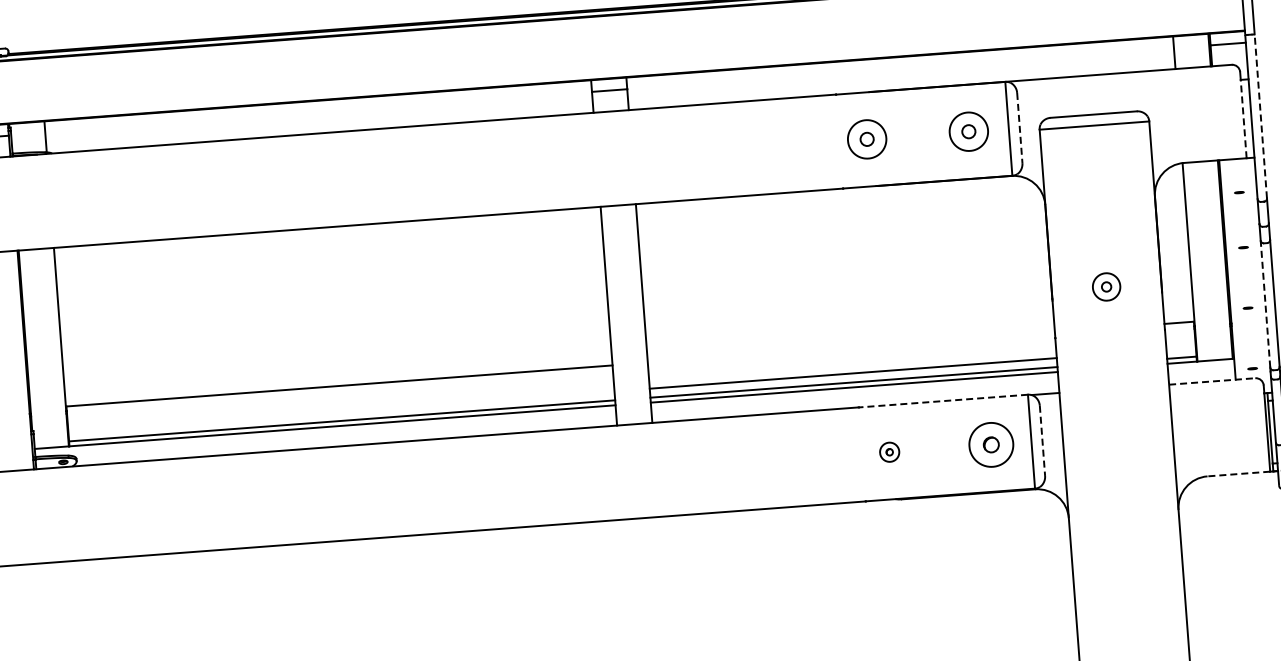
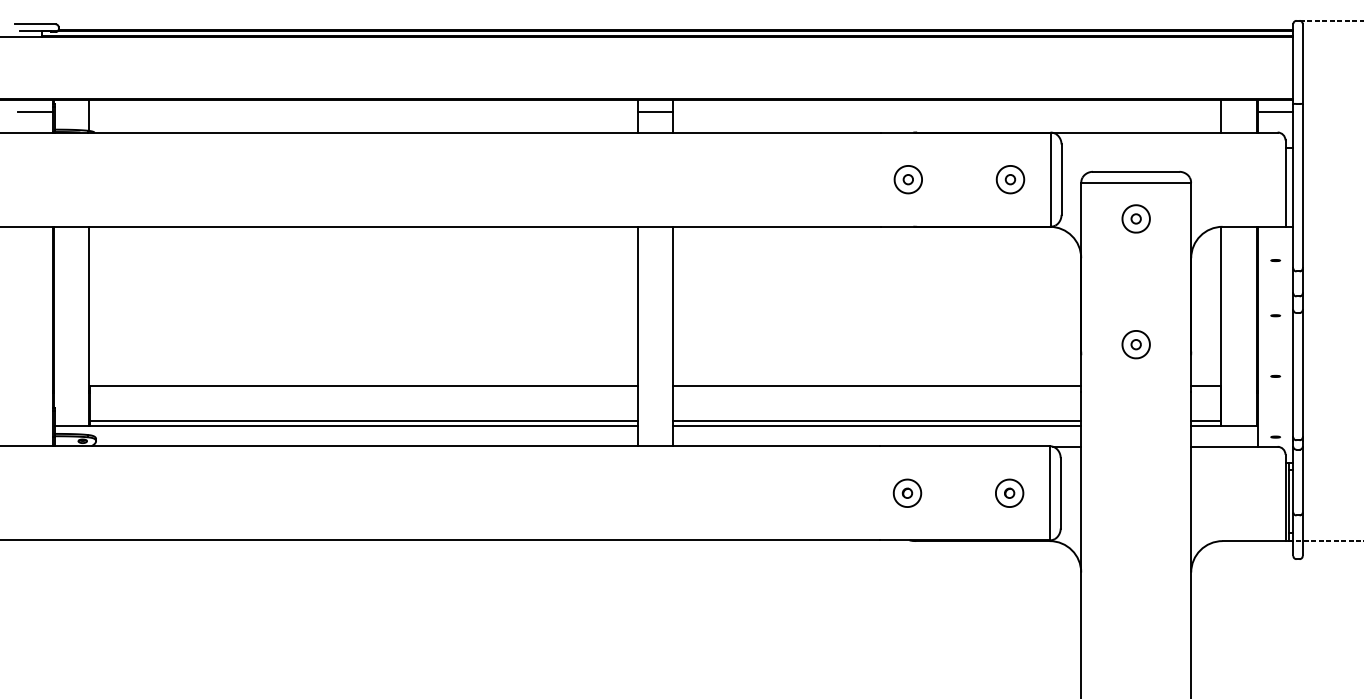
line: (1260, 115) -> (1302, 185), dashed -> solid
line: (1243, 119) -> (1285, 187), dashed -> solid
line: (1019, 128) -> (1061, 180), dashed -> solid
part: (968, 131) -> (1010, 179), size x0.71
part: (866, 139) -> (907, 179), size x0.71
part: (1096, 161) -> (1135, 218), added
line: (1265, 303) -> (1293, 373), dashed -> solid
line: (853, 373) -> (877, 385), moved
line: (1212, 381) -> (1234, 446), dashed -> solid
line: (943, 401) -> (964, 446), dashed -> solid
line: (1042, 441) -> (1060, 493), dashed -> solid
part: (991, 443) -> (1009, 492), size x0.62
part: (889, 451) -> (907, 492), size x1.43
line: (1238, 474) -> (1253, 541), dashed -> solid

